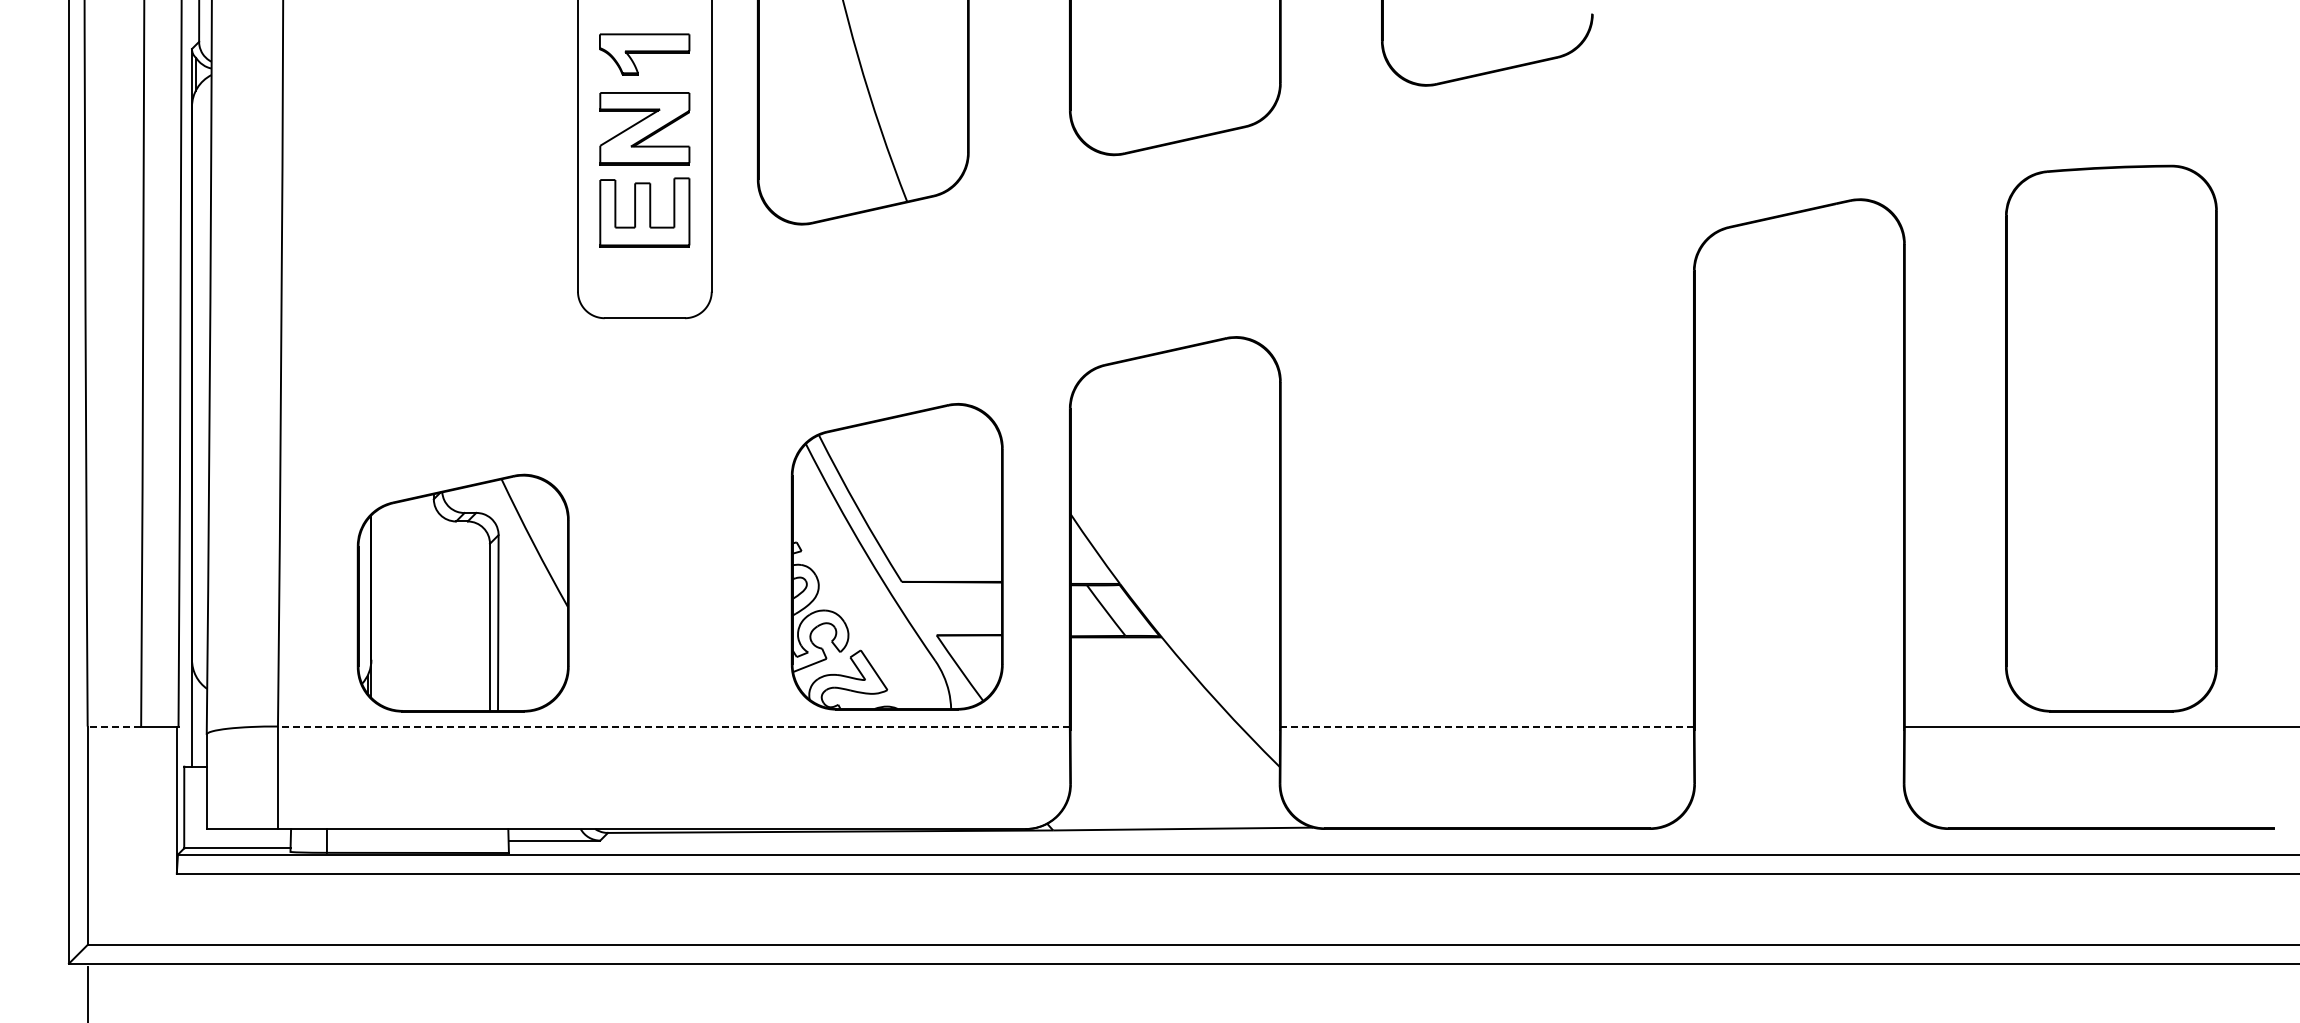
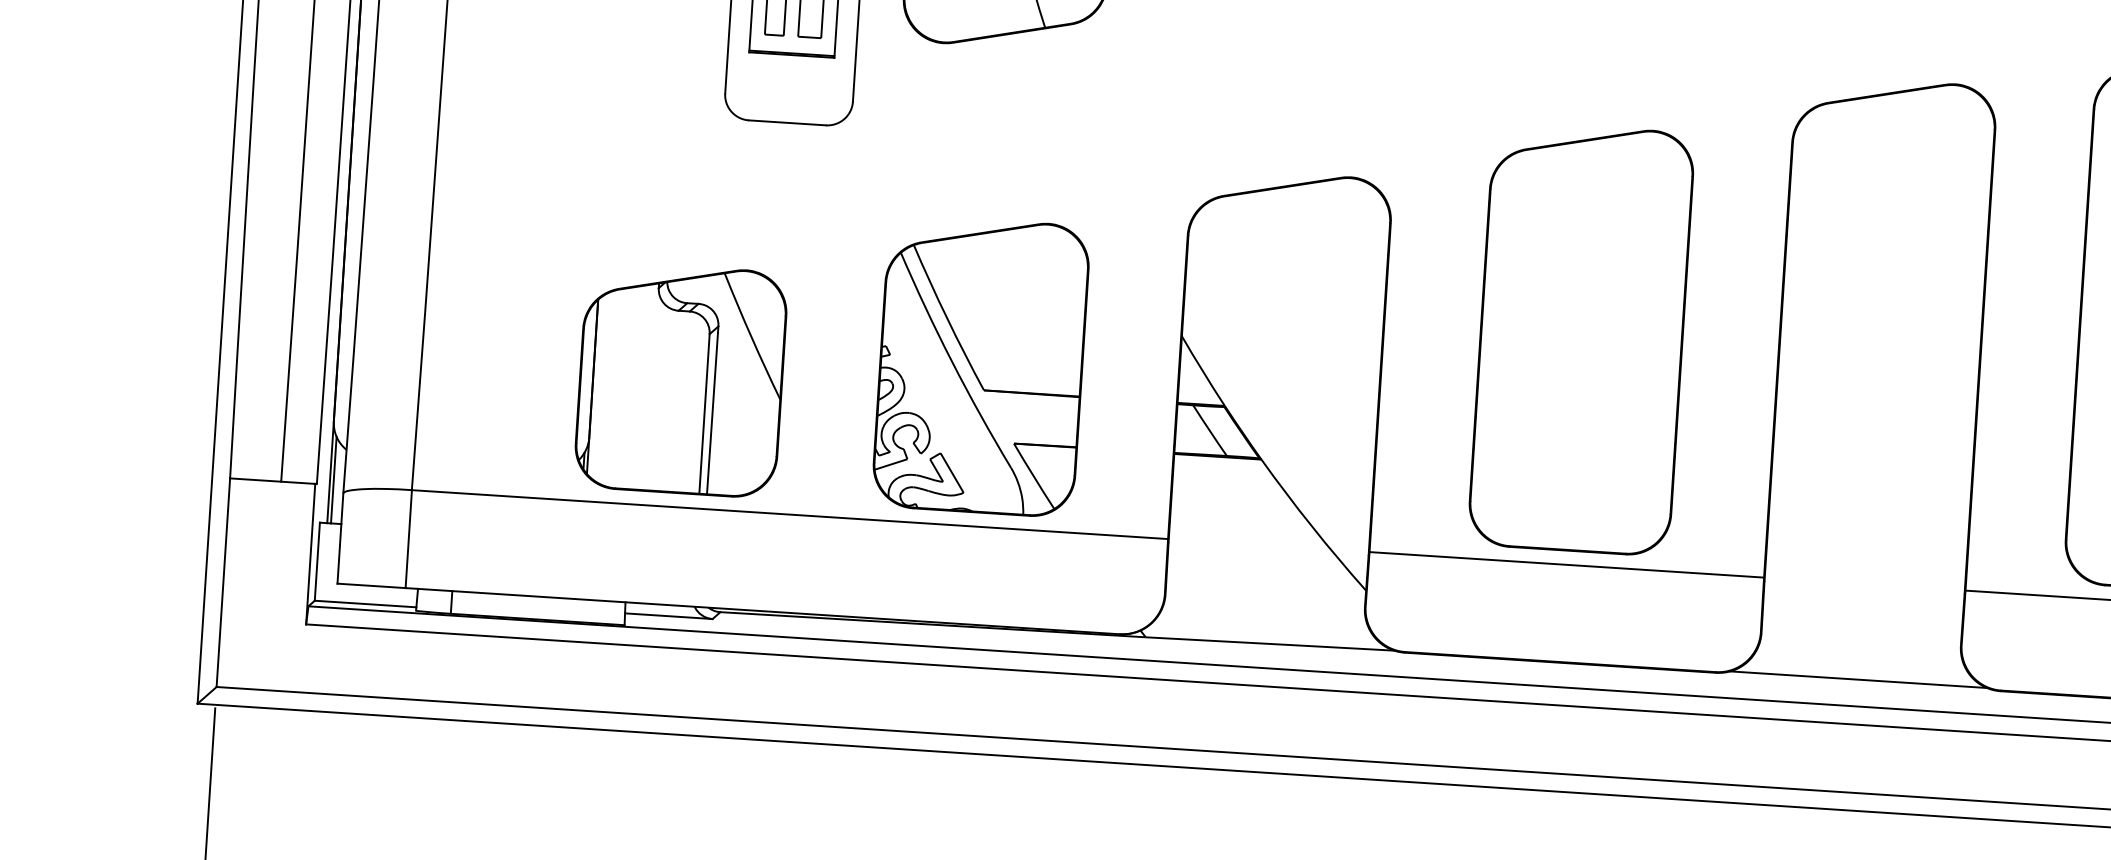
part: (1487, 489) -> (1581, 338), added
part: (896, 556) -> (980, 365), moved
part: (462, 592) -> (680, 378), moved
line: (195, 721) -> (333, 480), added
line: (114, 726) -> (255, 480), dashed -> solid
line: (673, 726) -> (789, 514), dashed -> solid
line: (1487, 726) -> (1566, 564), dashed -> solid
line: (1798, 826) -> (1857, 679), added

